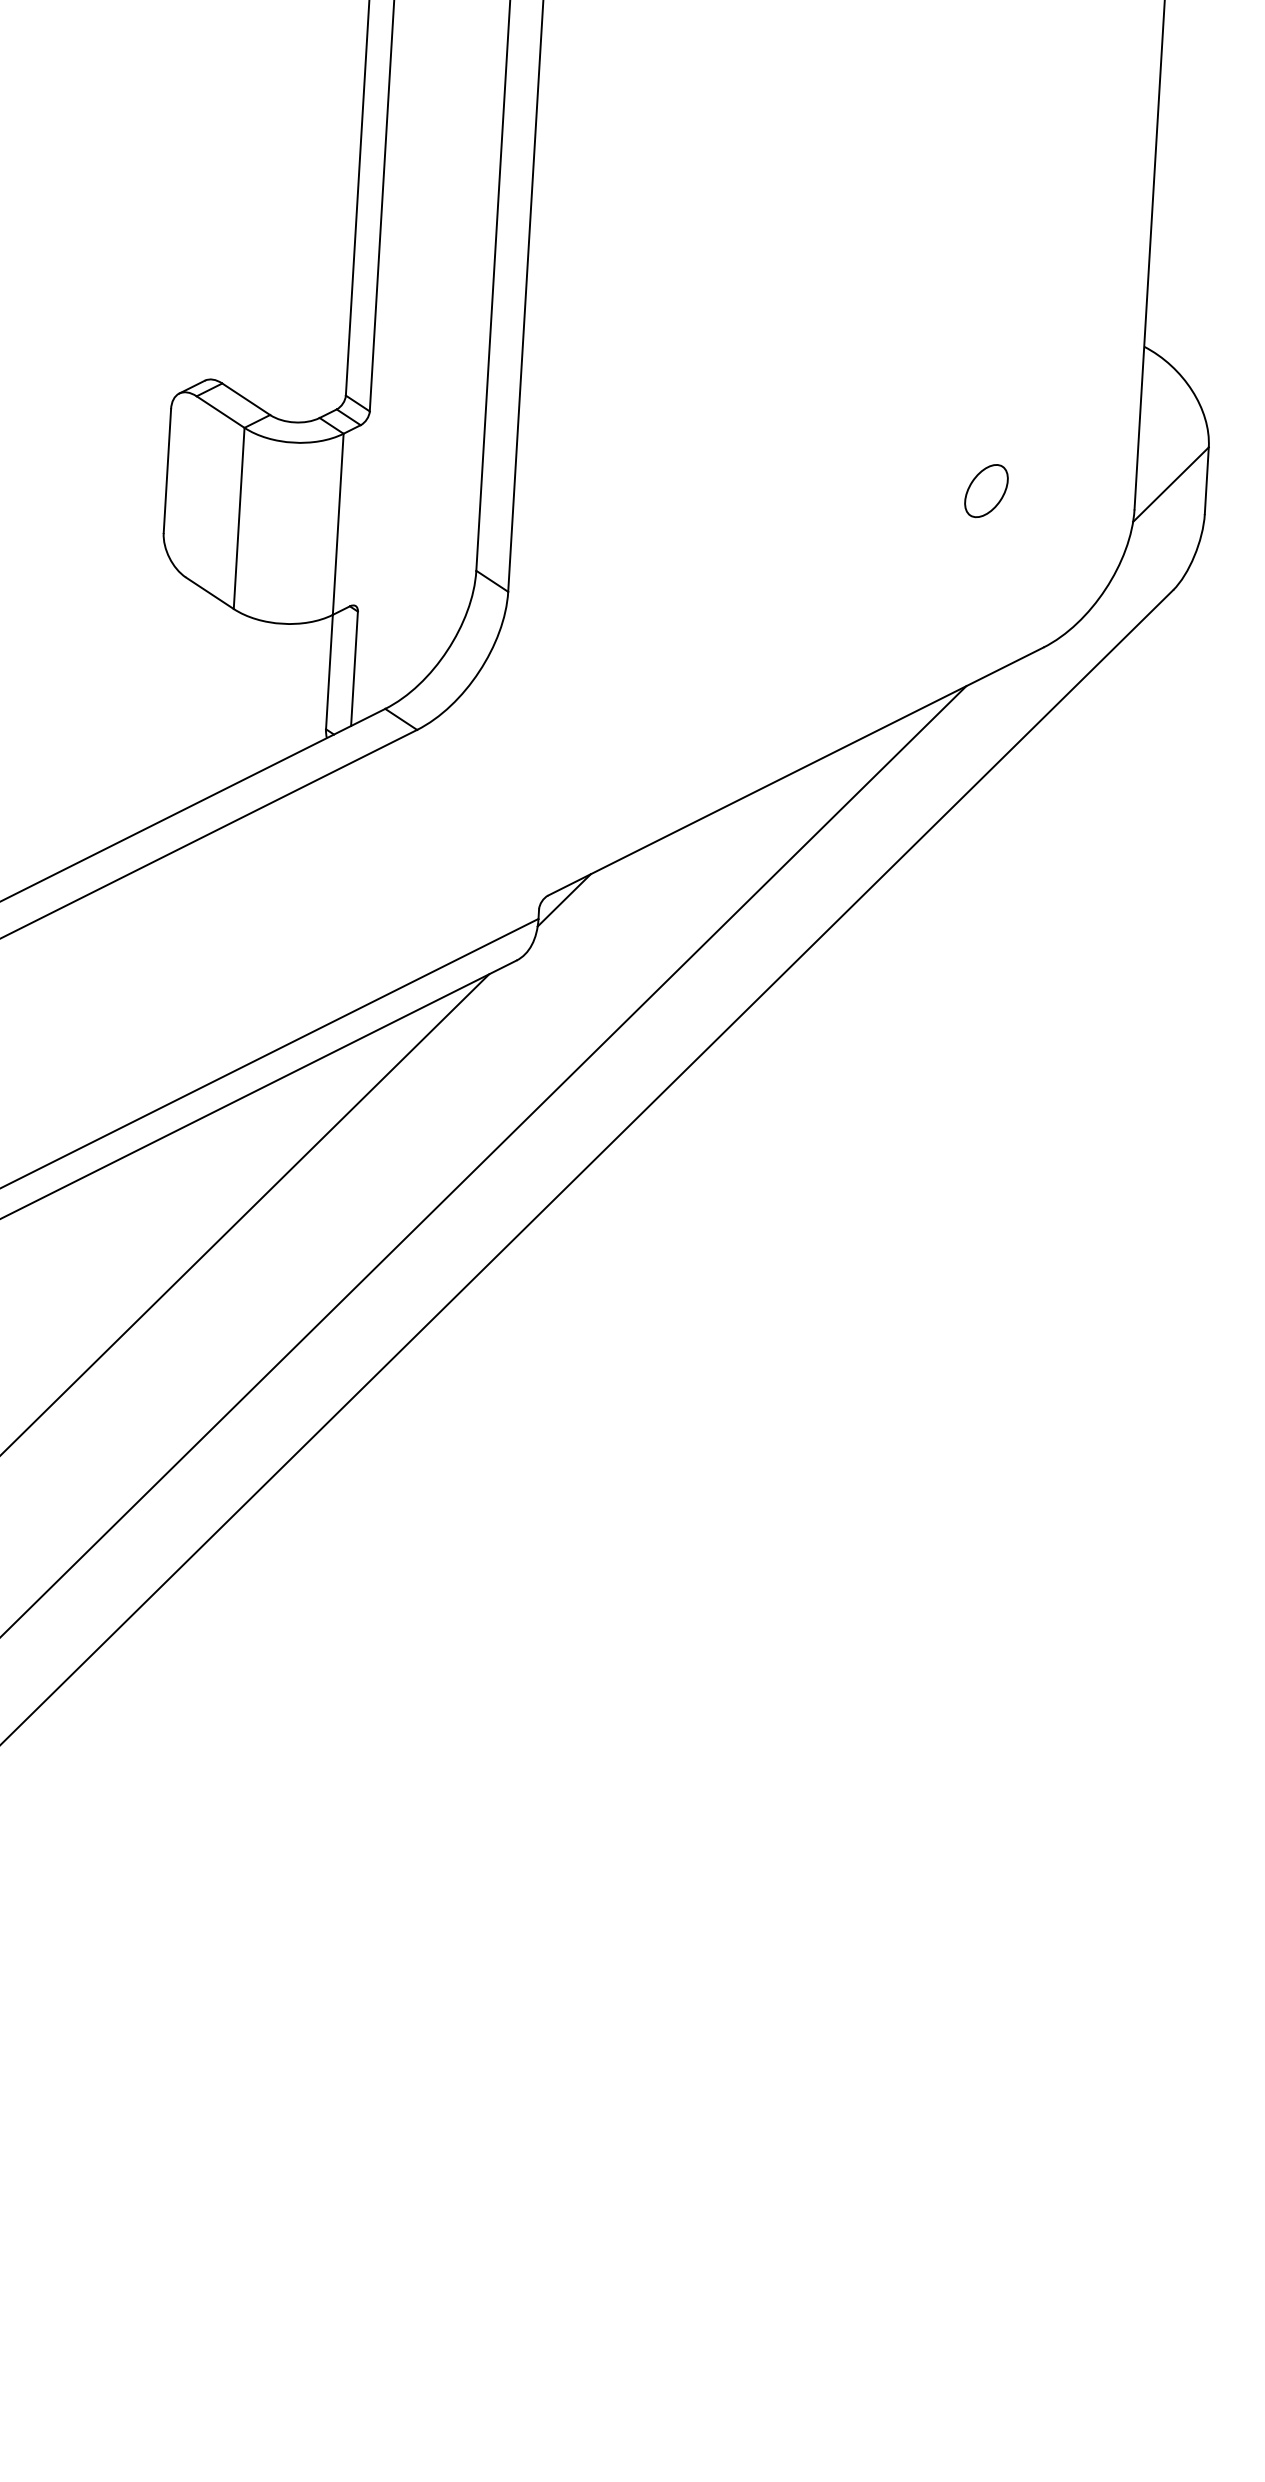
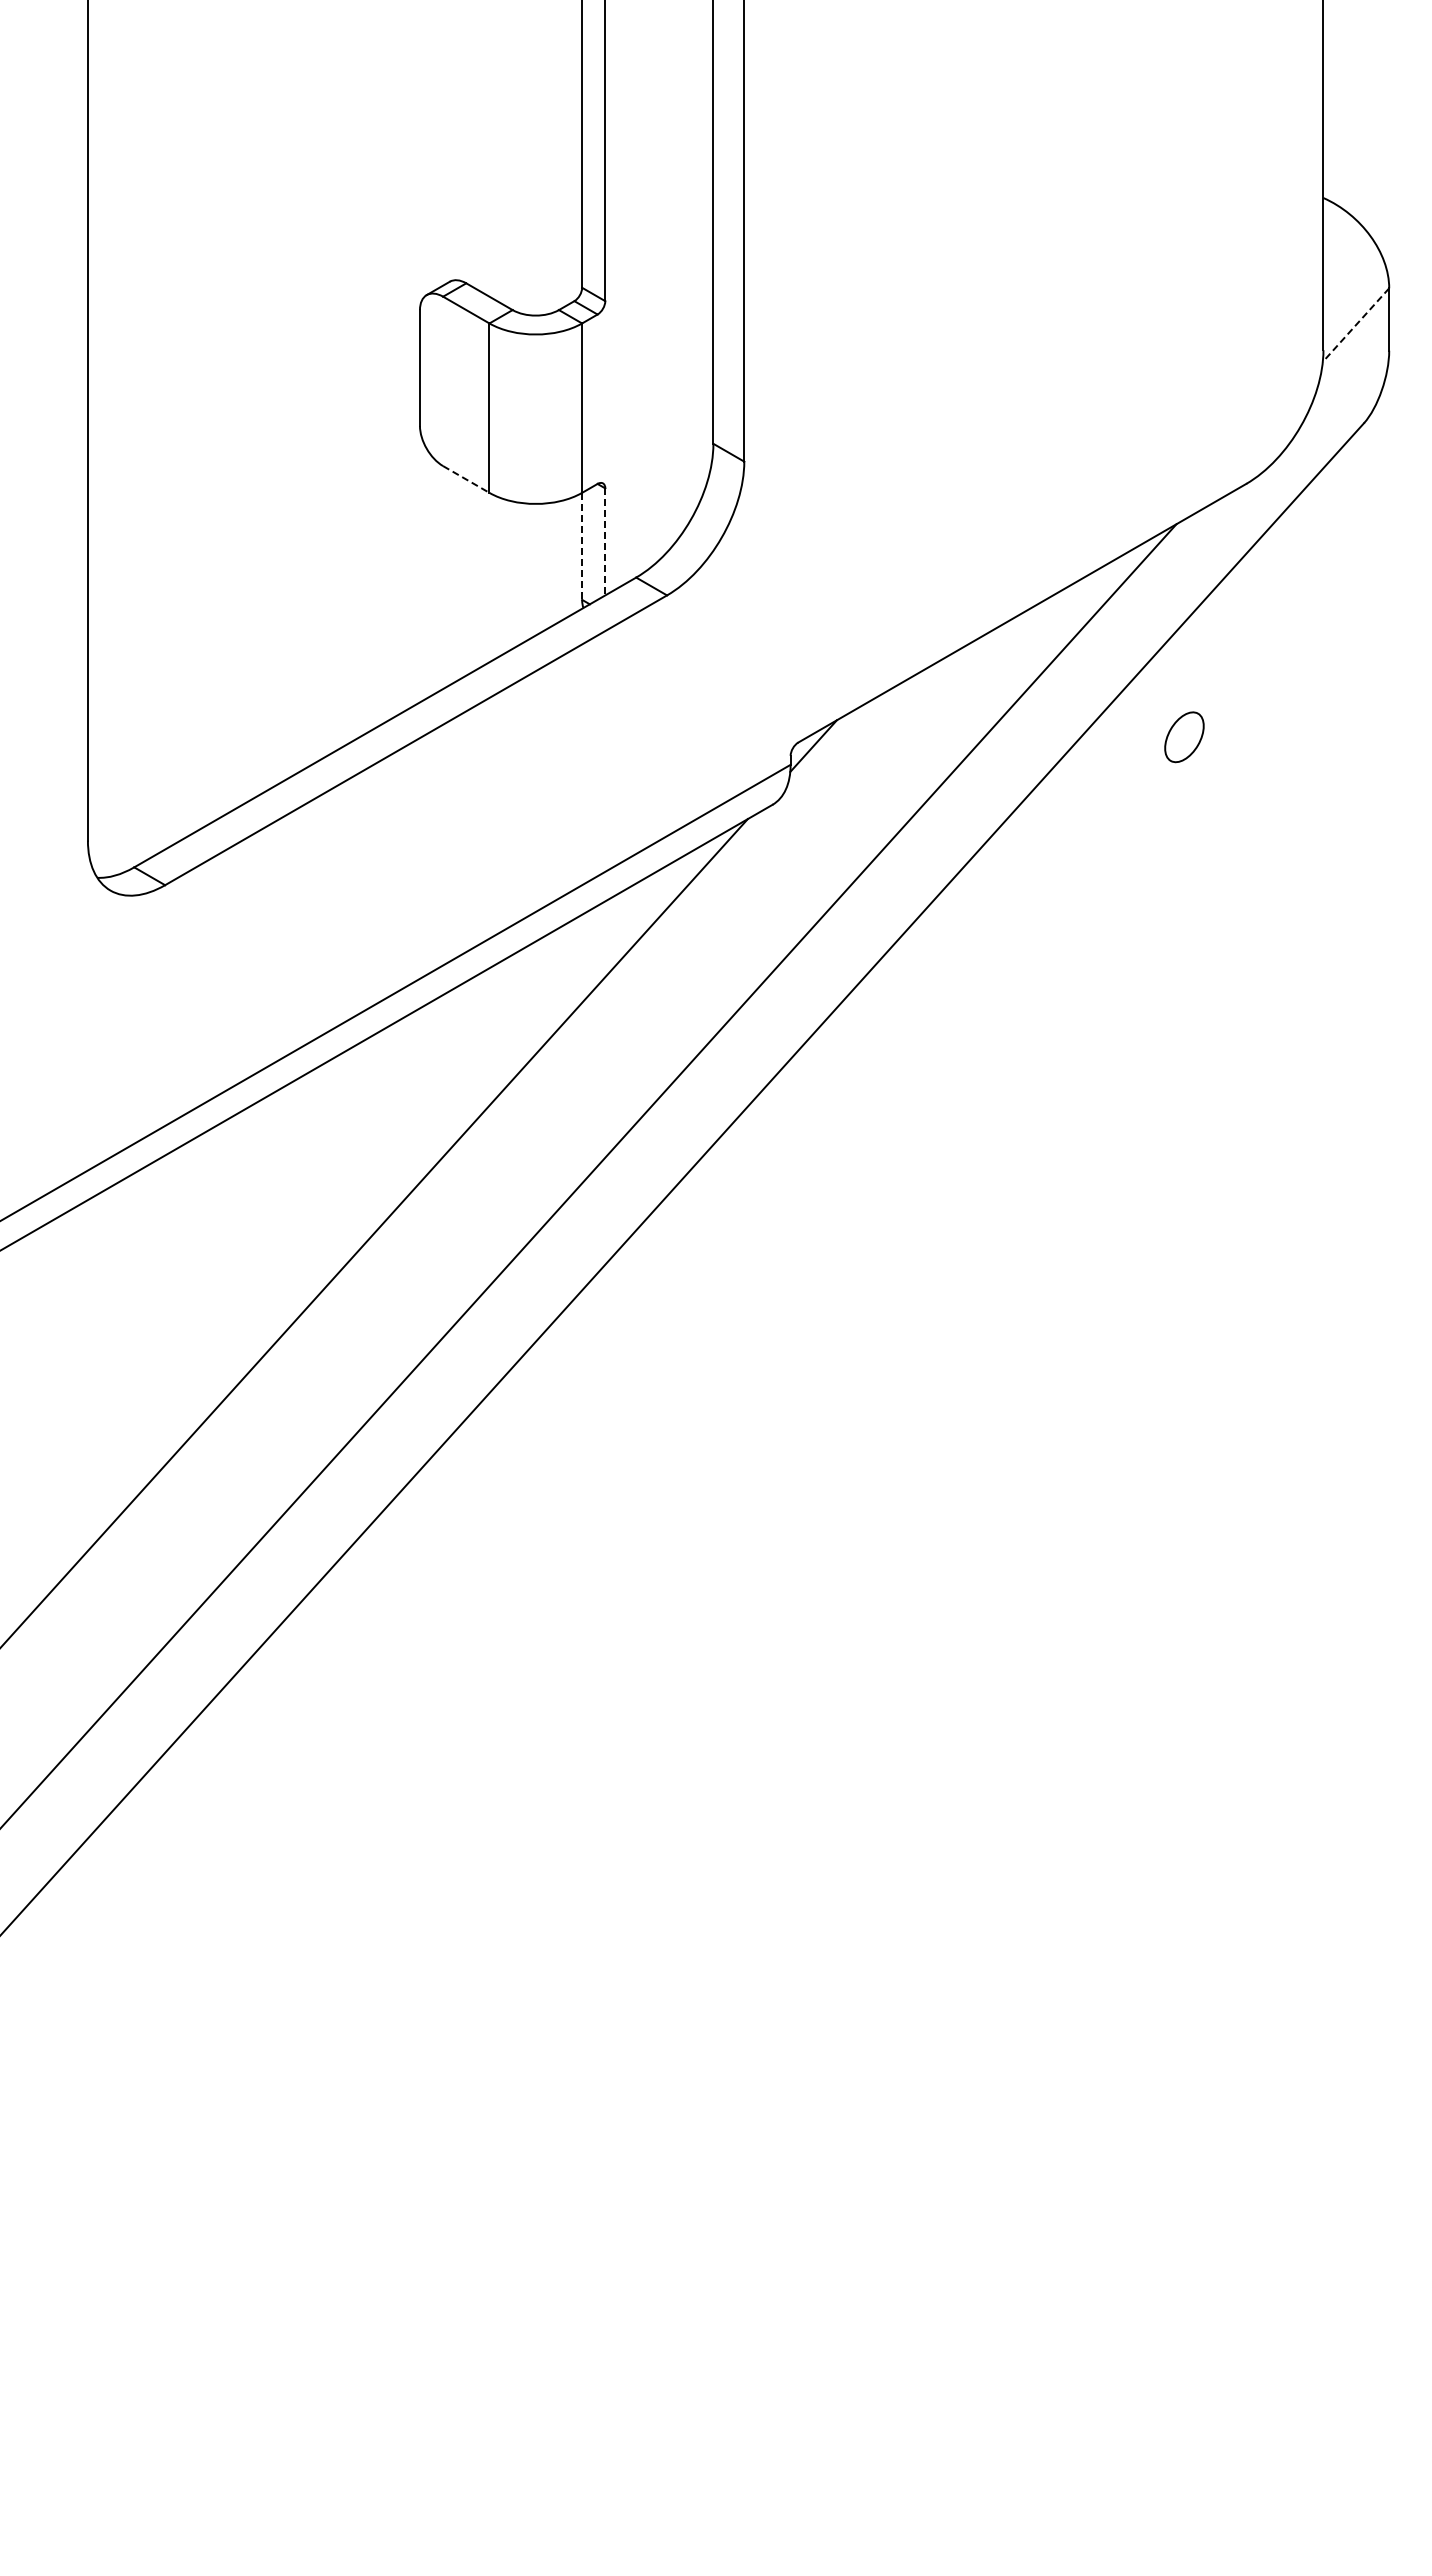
line: (1171, 485) -> (1356, 325), solid -> dashed
part: (986, 491) -> (1184, 737), moved
line: (210, 593) -> (466, 479), solid -> dashed
line: (354, 669) -> (605, 542), solid -> dashed
line: (329, 672) -> (582, 546), solid -> dashed

